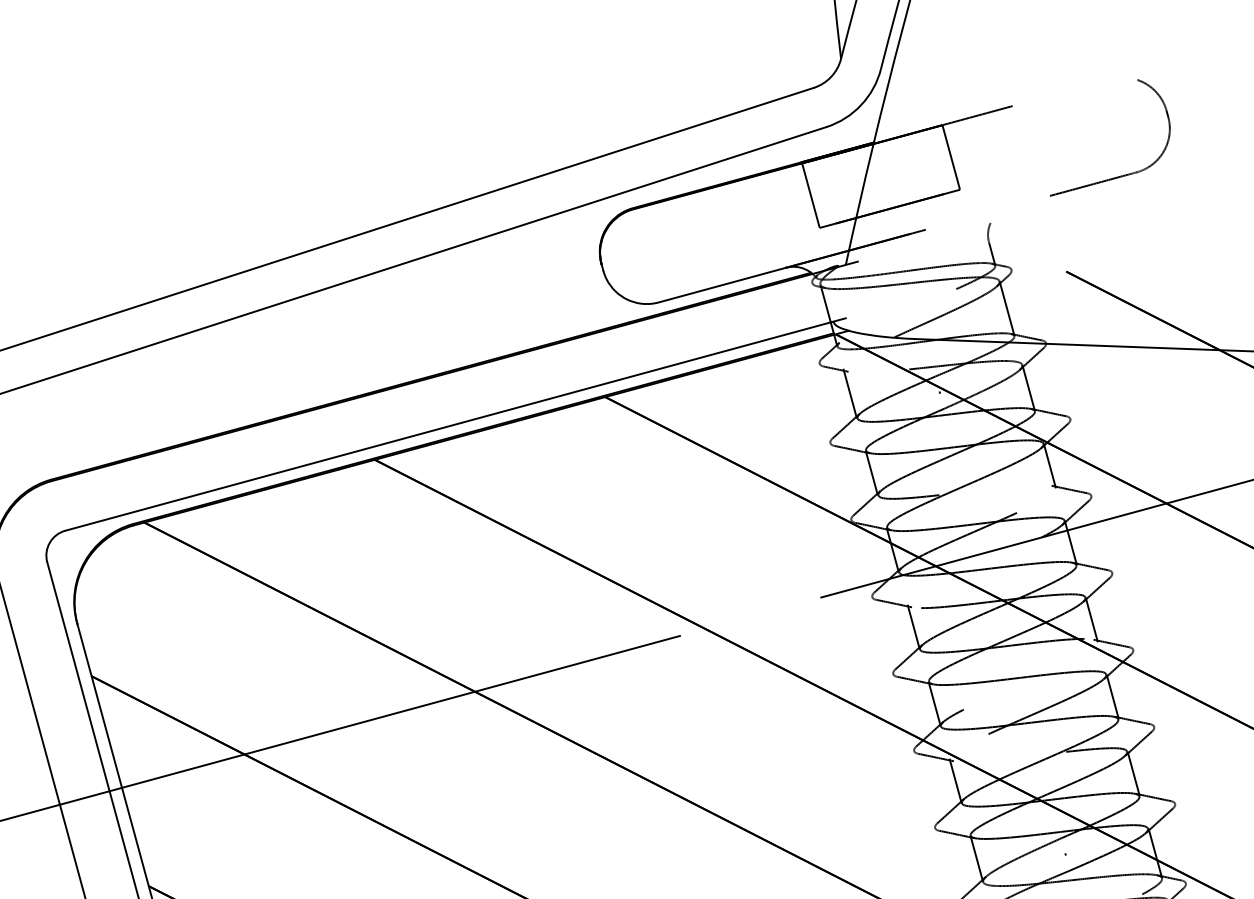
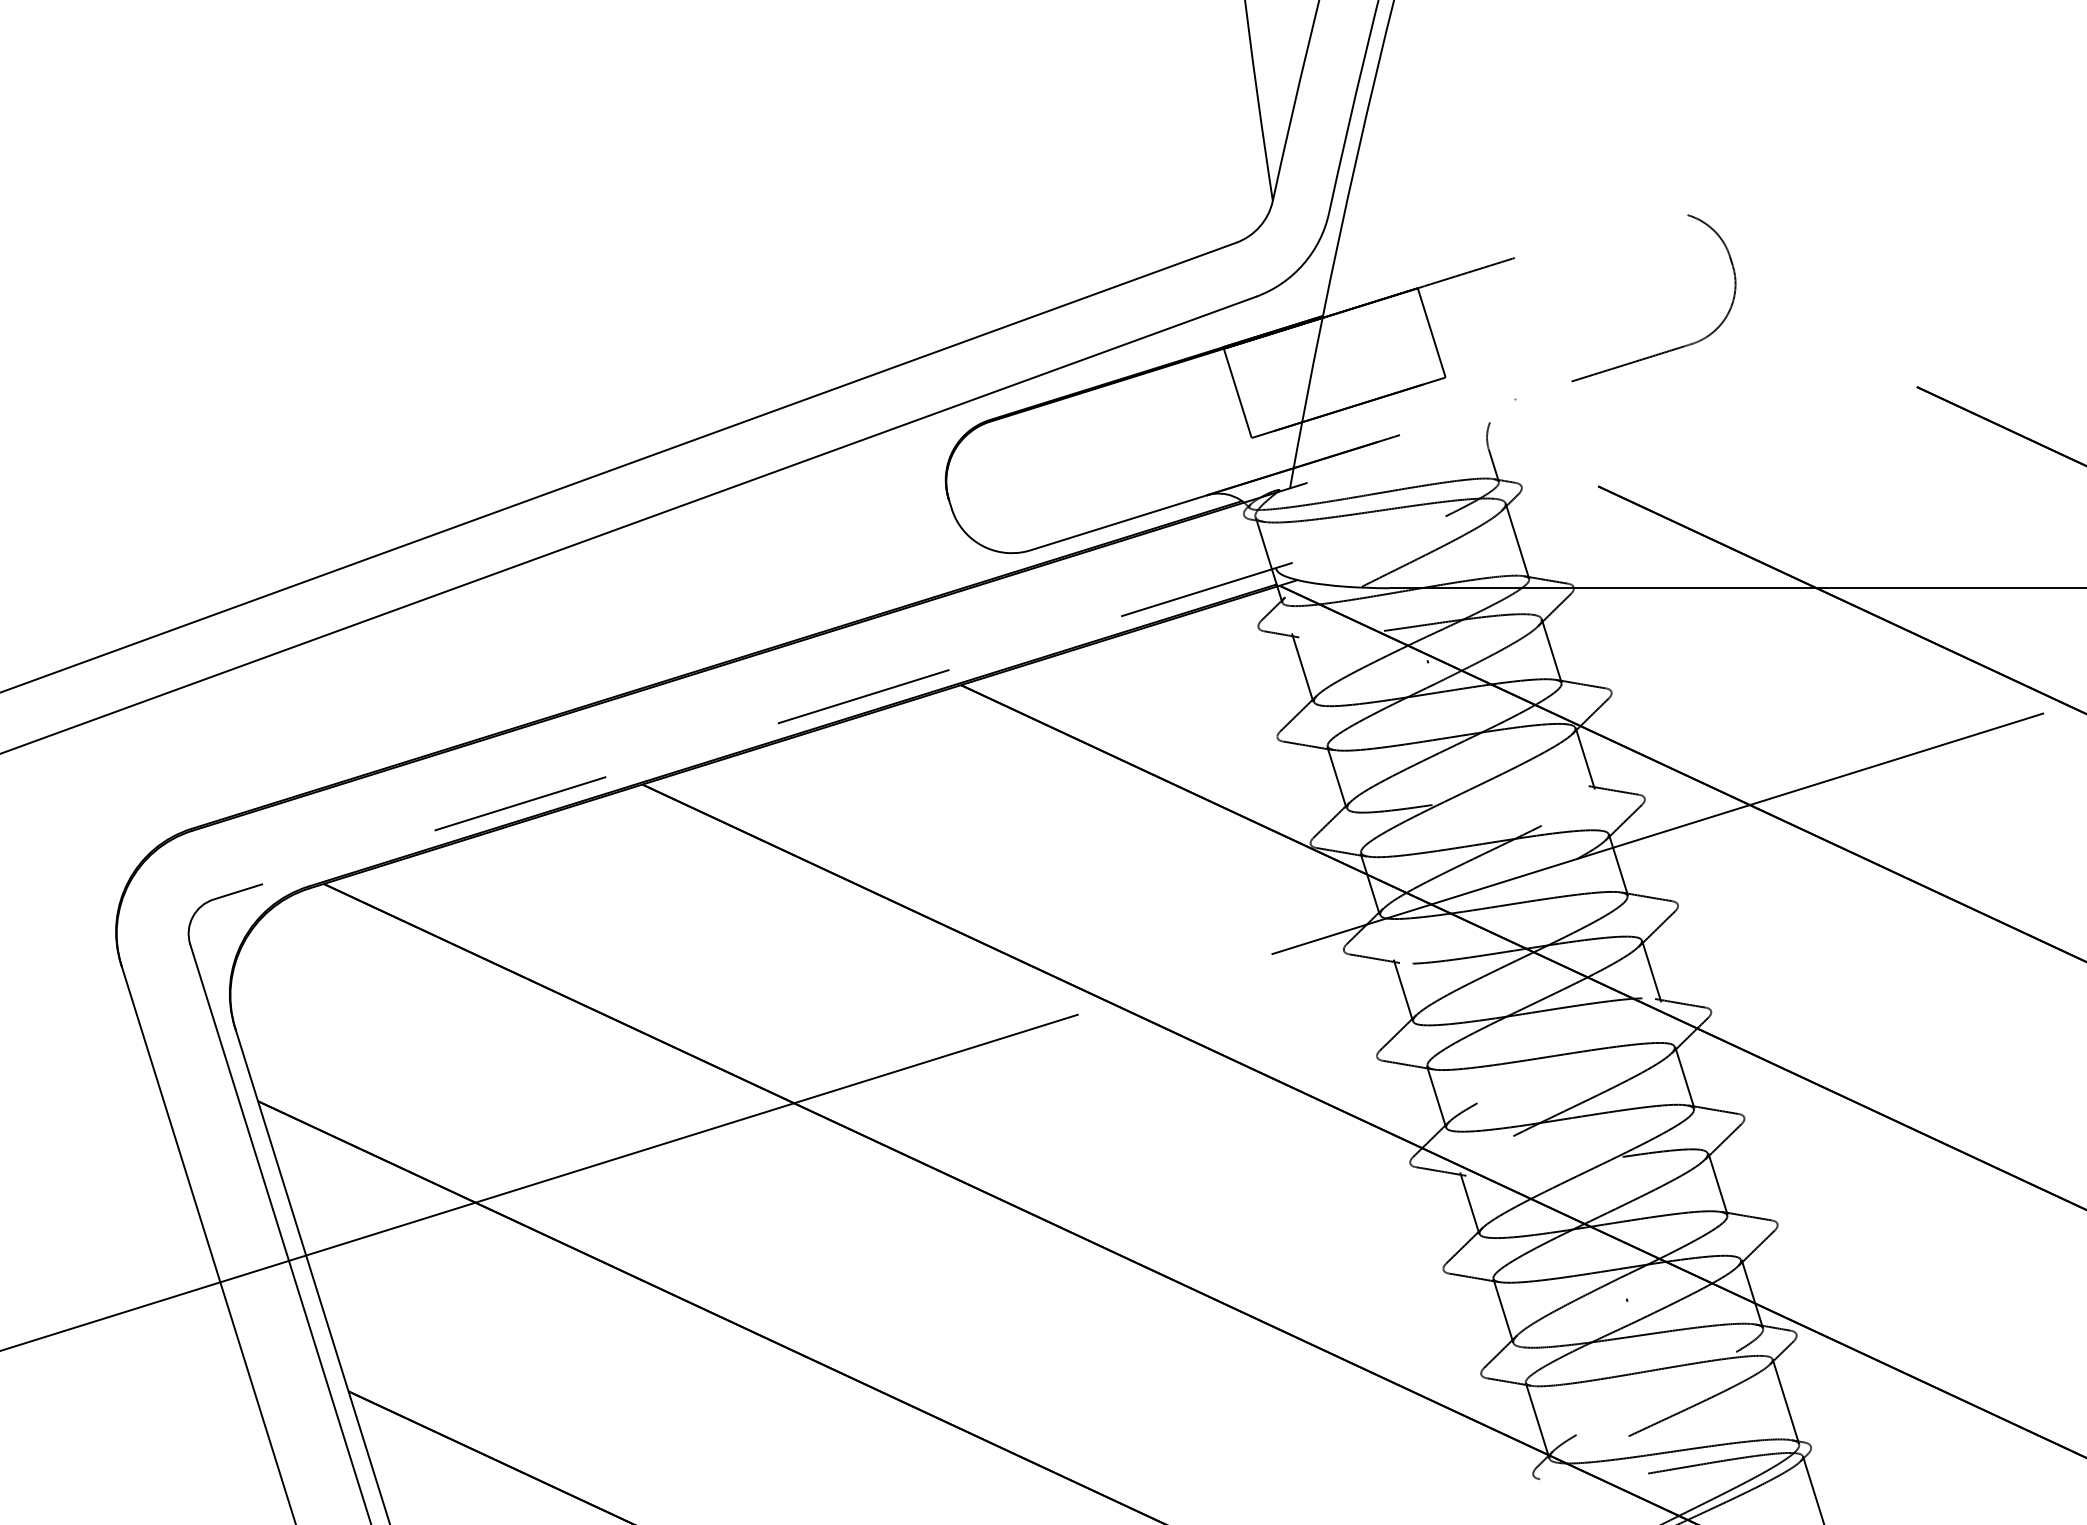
line: (454, 424) -> (752, 731), solid -> dashed

